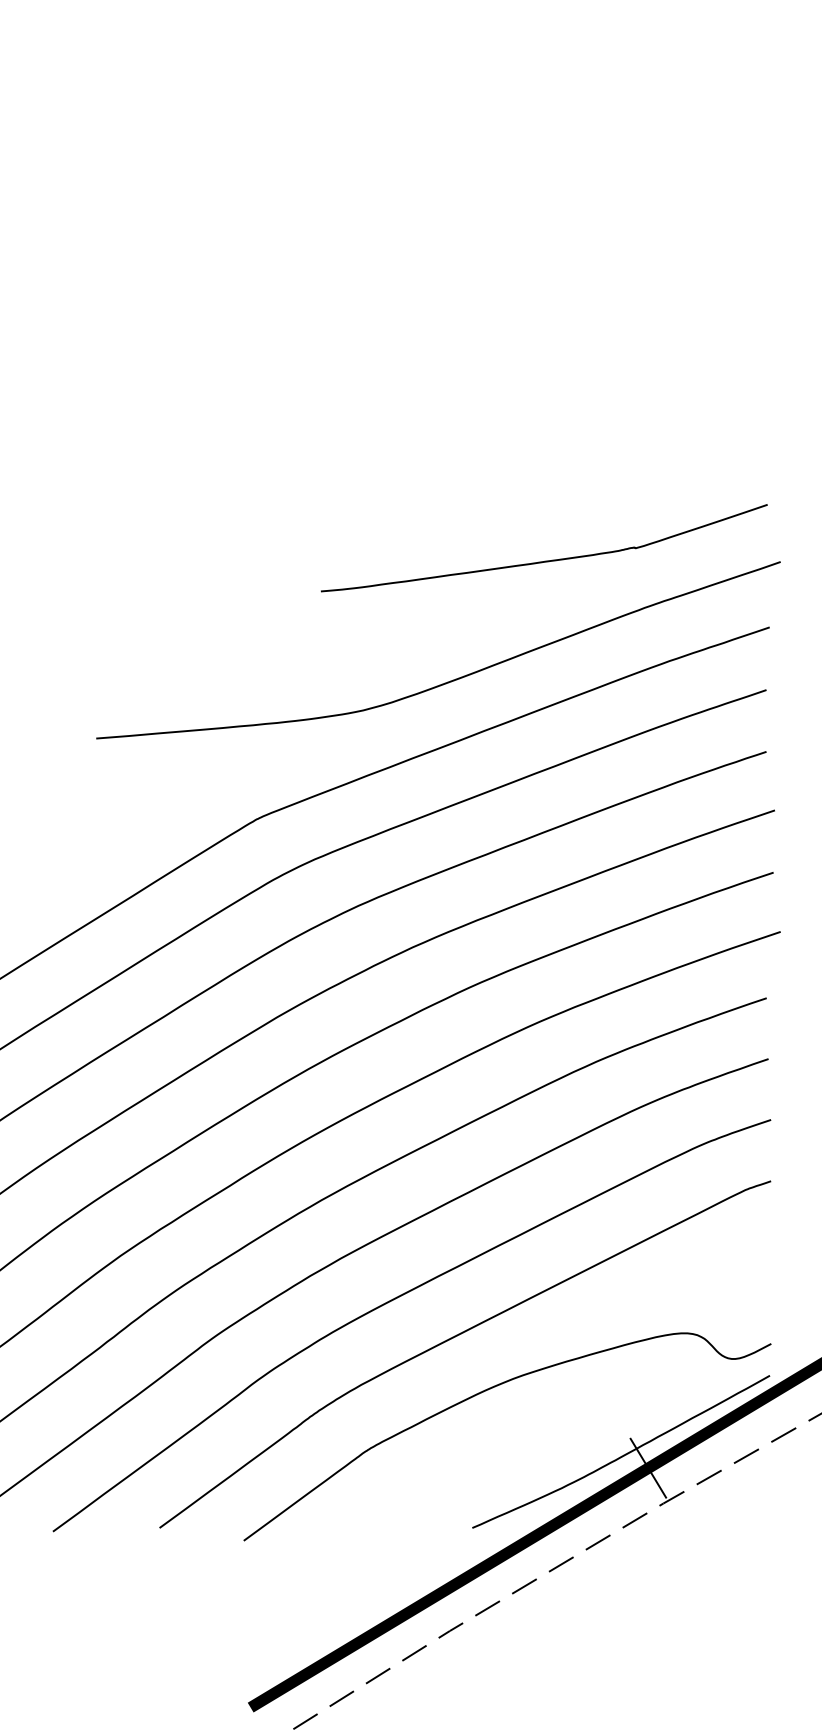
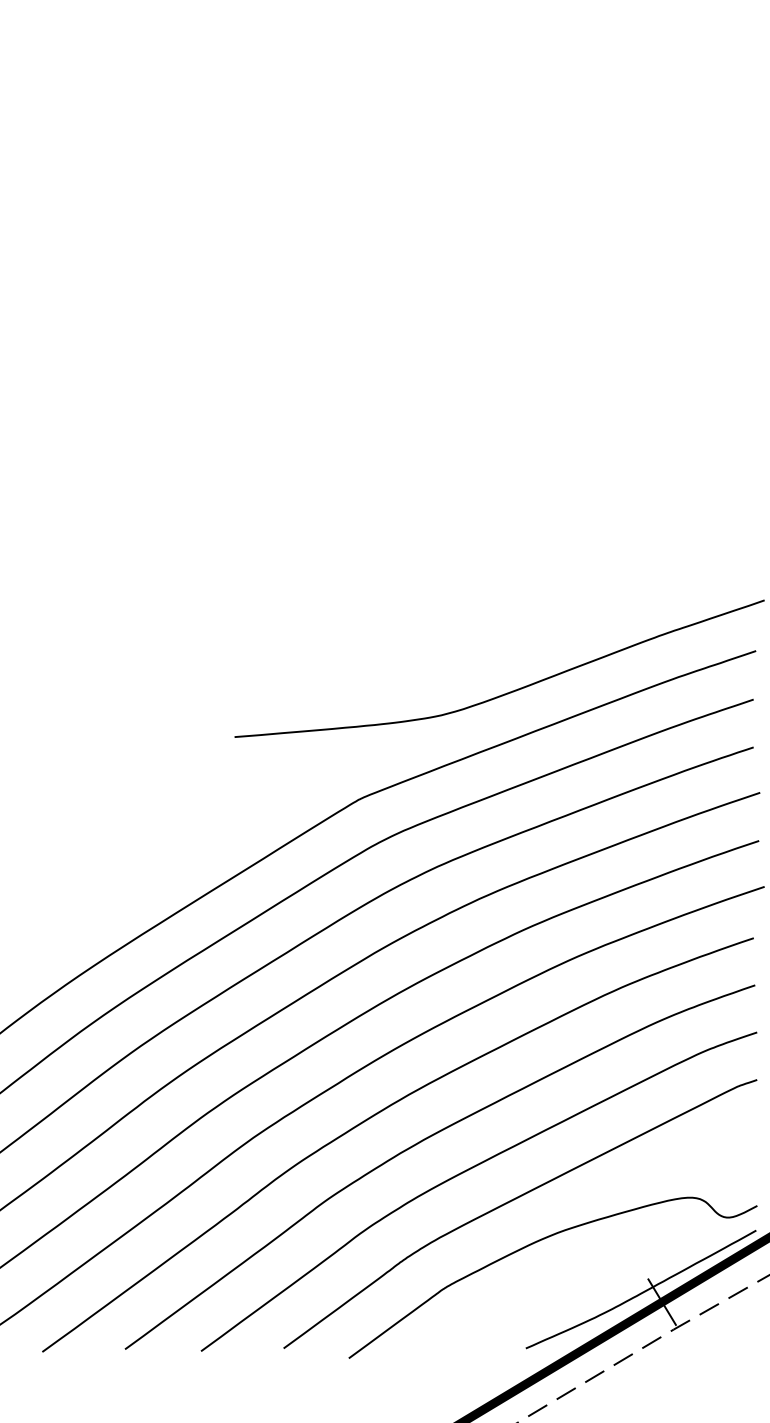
curve: (549, 559) -> (585, 598), removed

